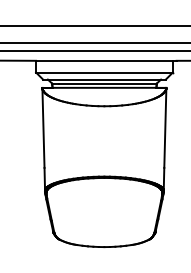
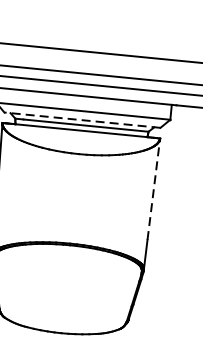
line: (103, 79) -> (81, 119), solid -> dashed
line: (165, 127) -> (154, 188), solid -> dashed

